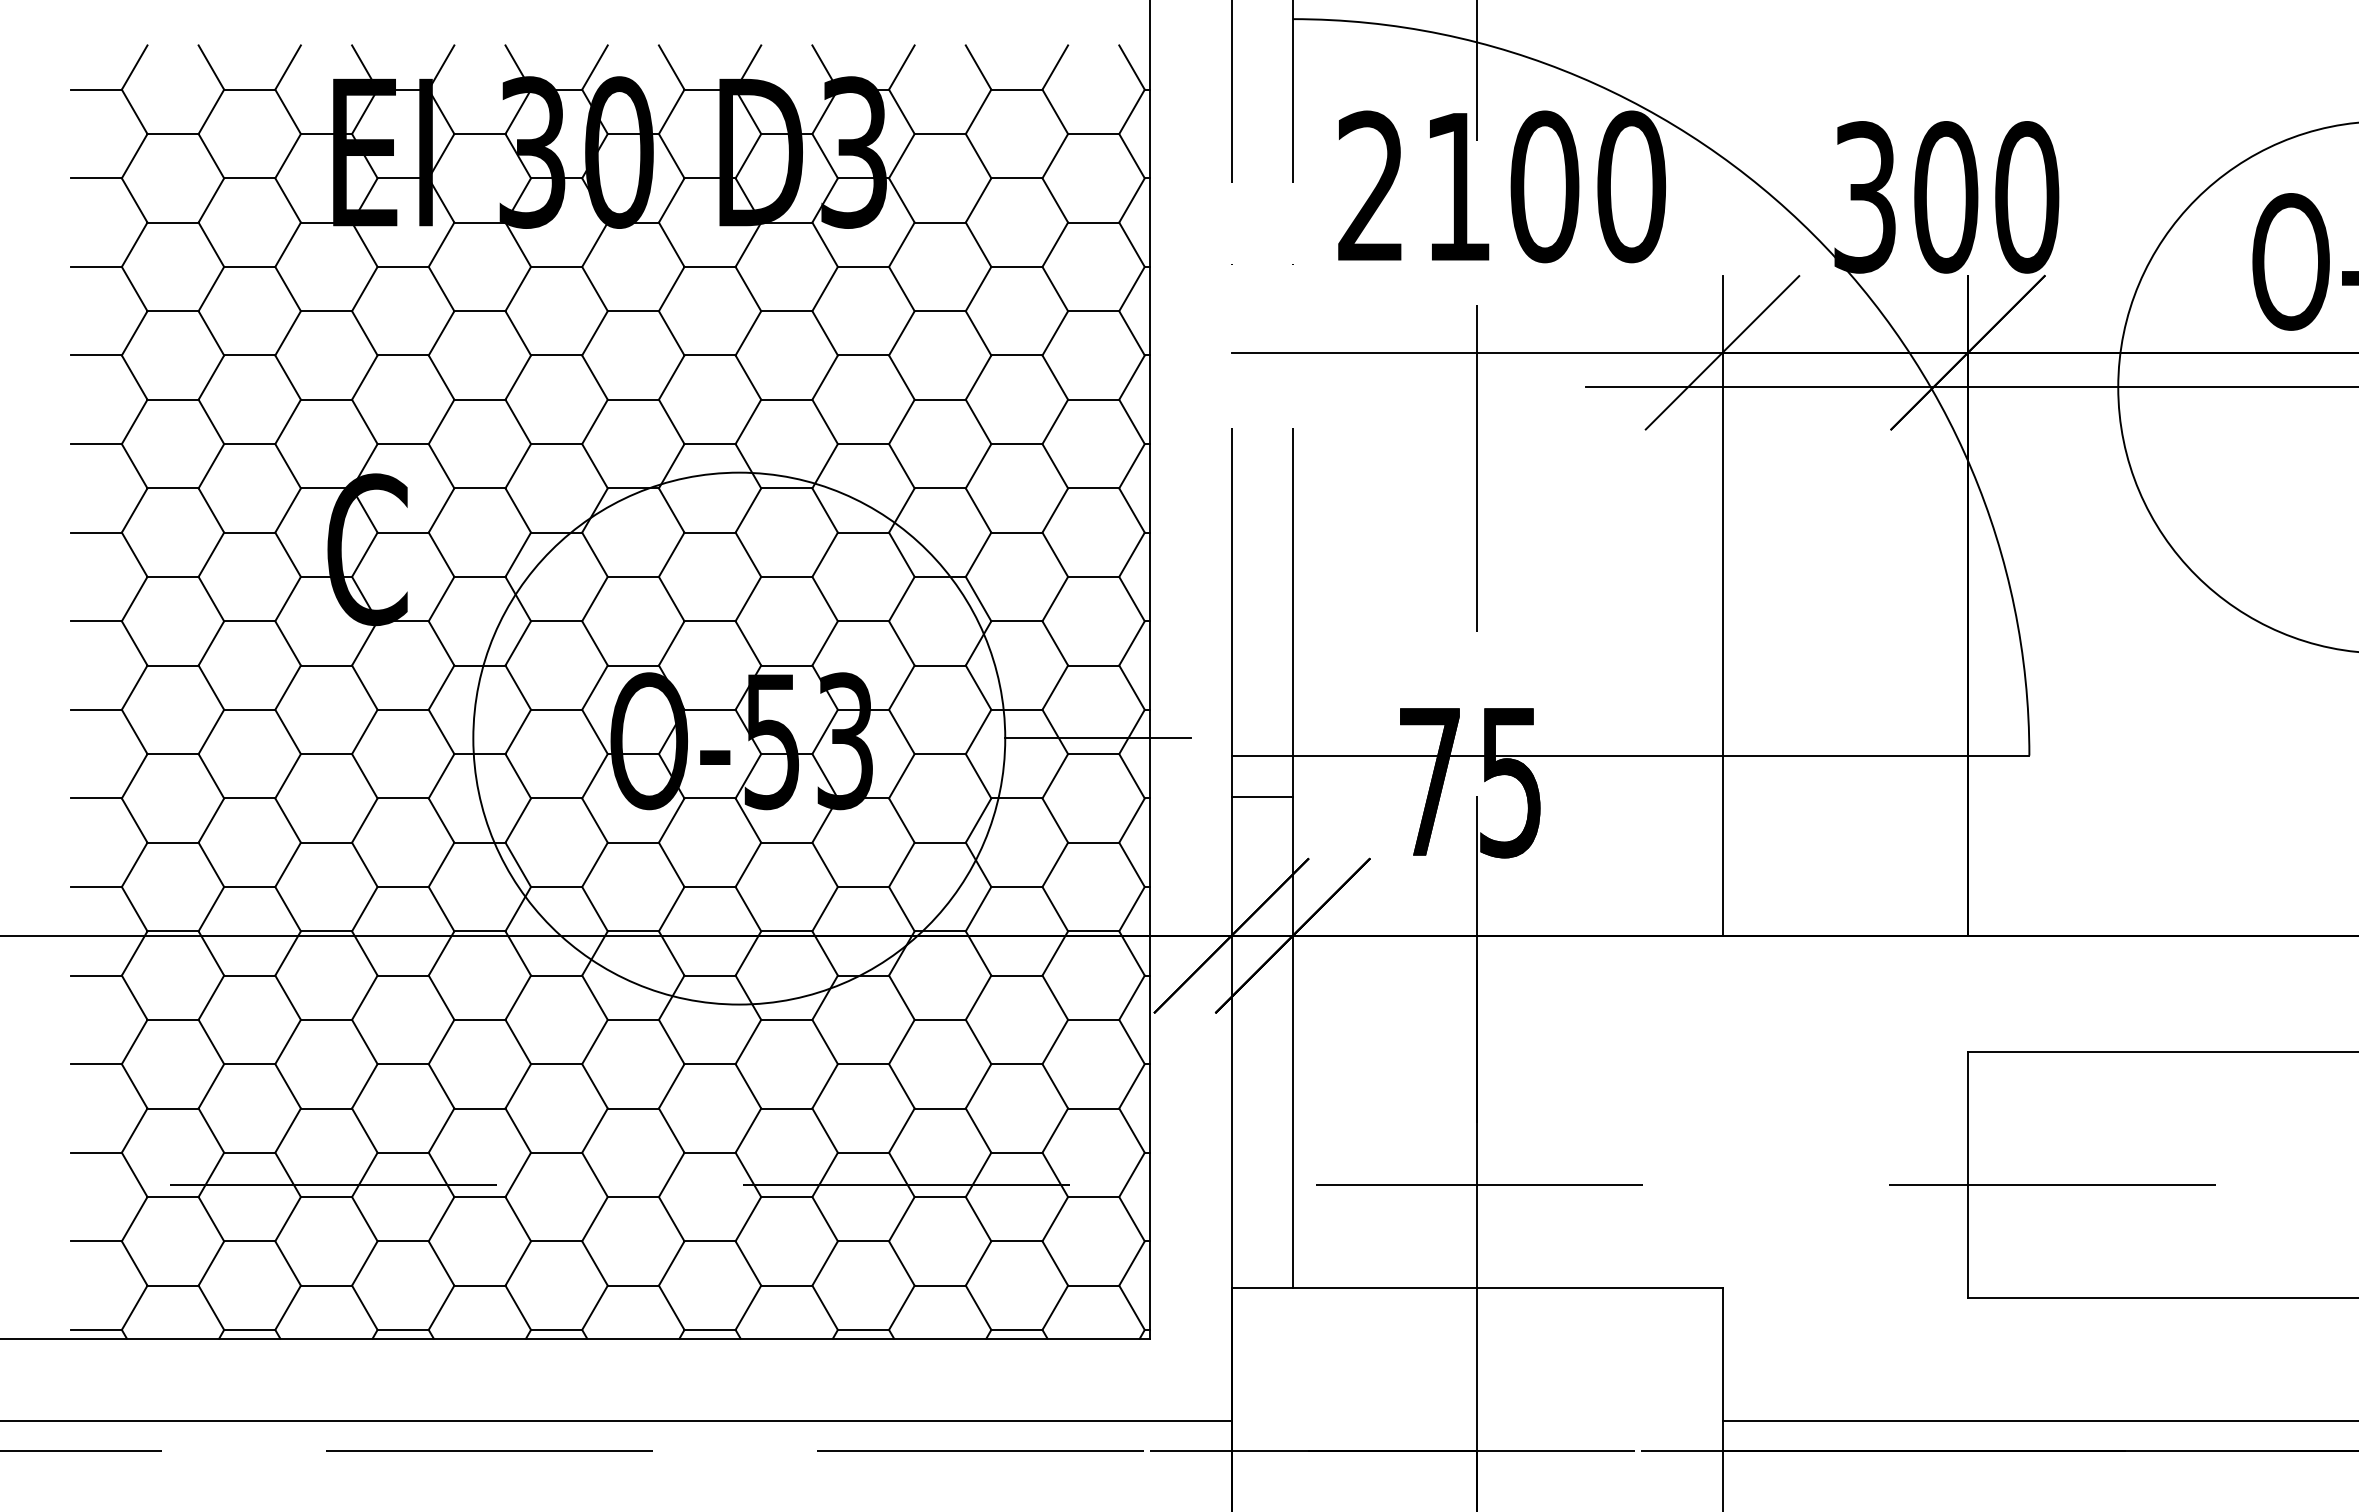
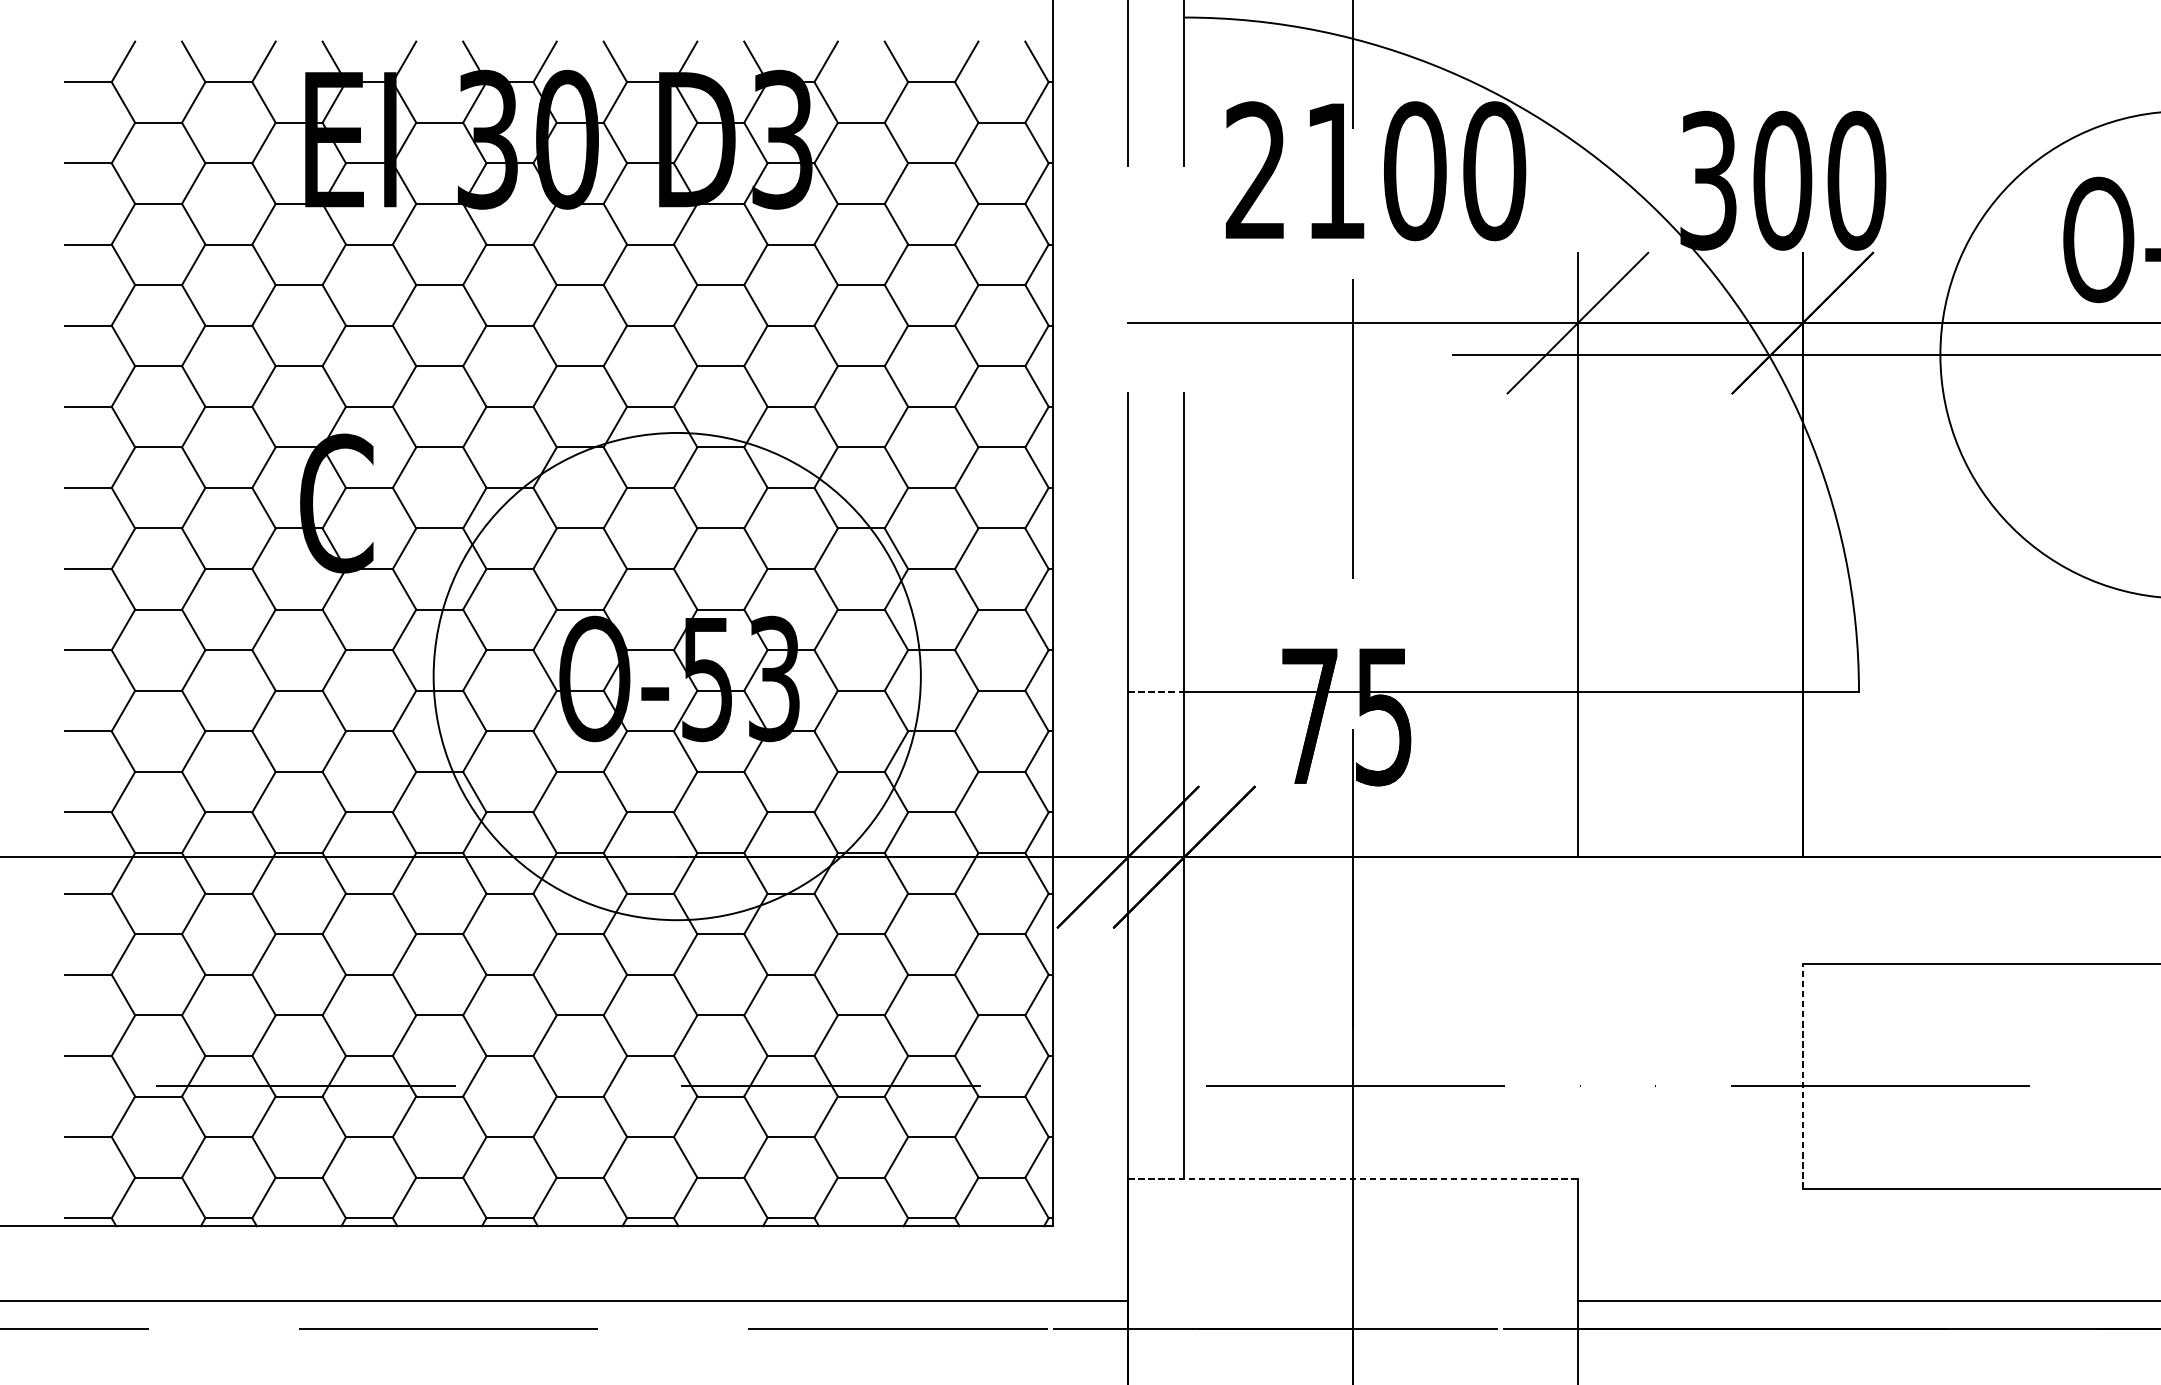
line: (1097, 737) -> (1005, 675), removed
line: (1262, 755) -> (1156, 692), solid -> dashed
line: (1261, 796) -> (1155, 729), removed
line: (1968, 1175) -> (1803, 1076), solid -> dashed
line: (1476, 1287) -> (1352, 1179), solid -> dashed

